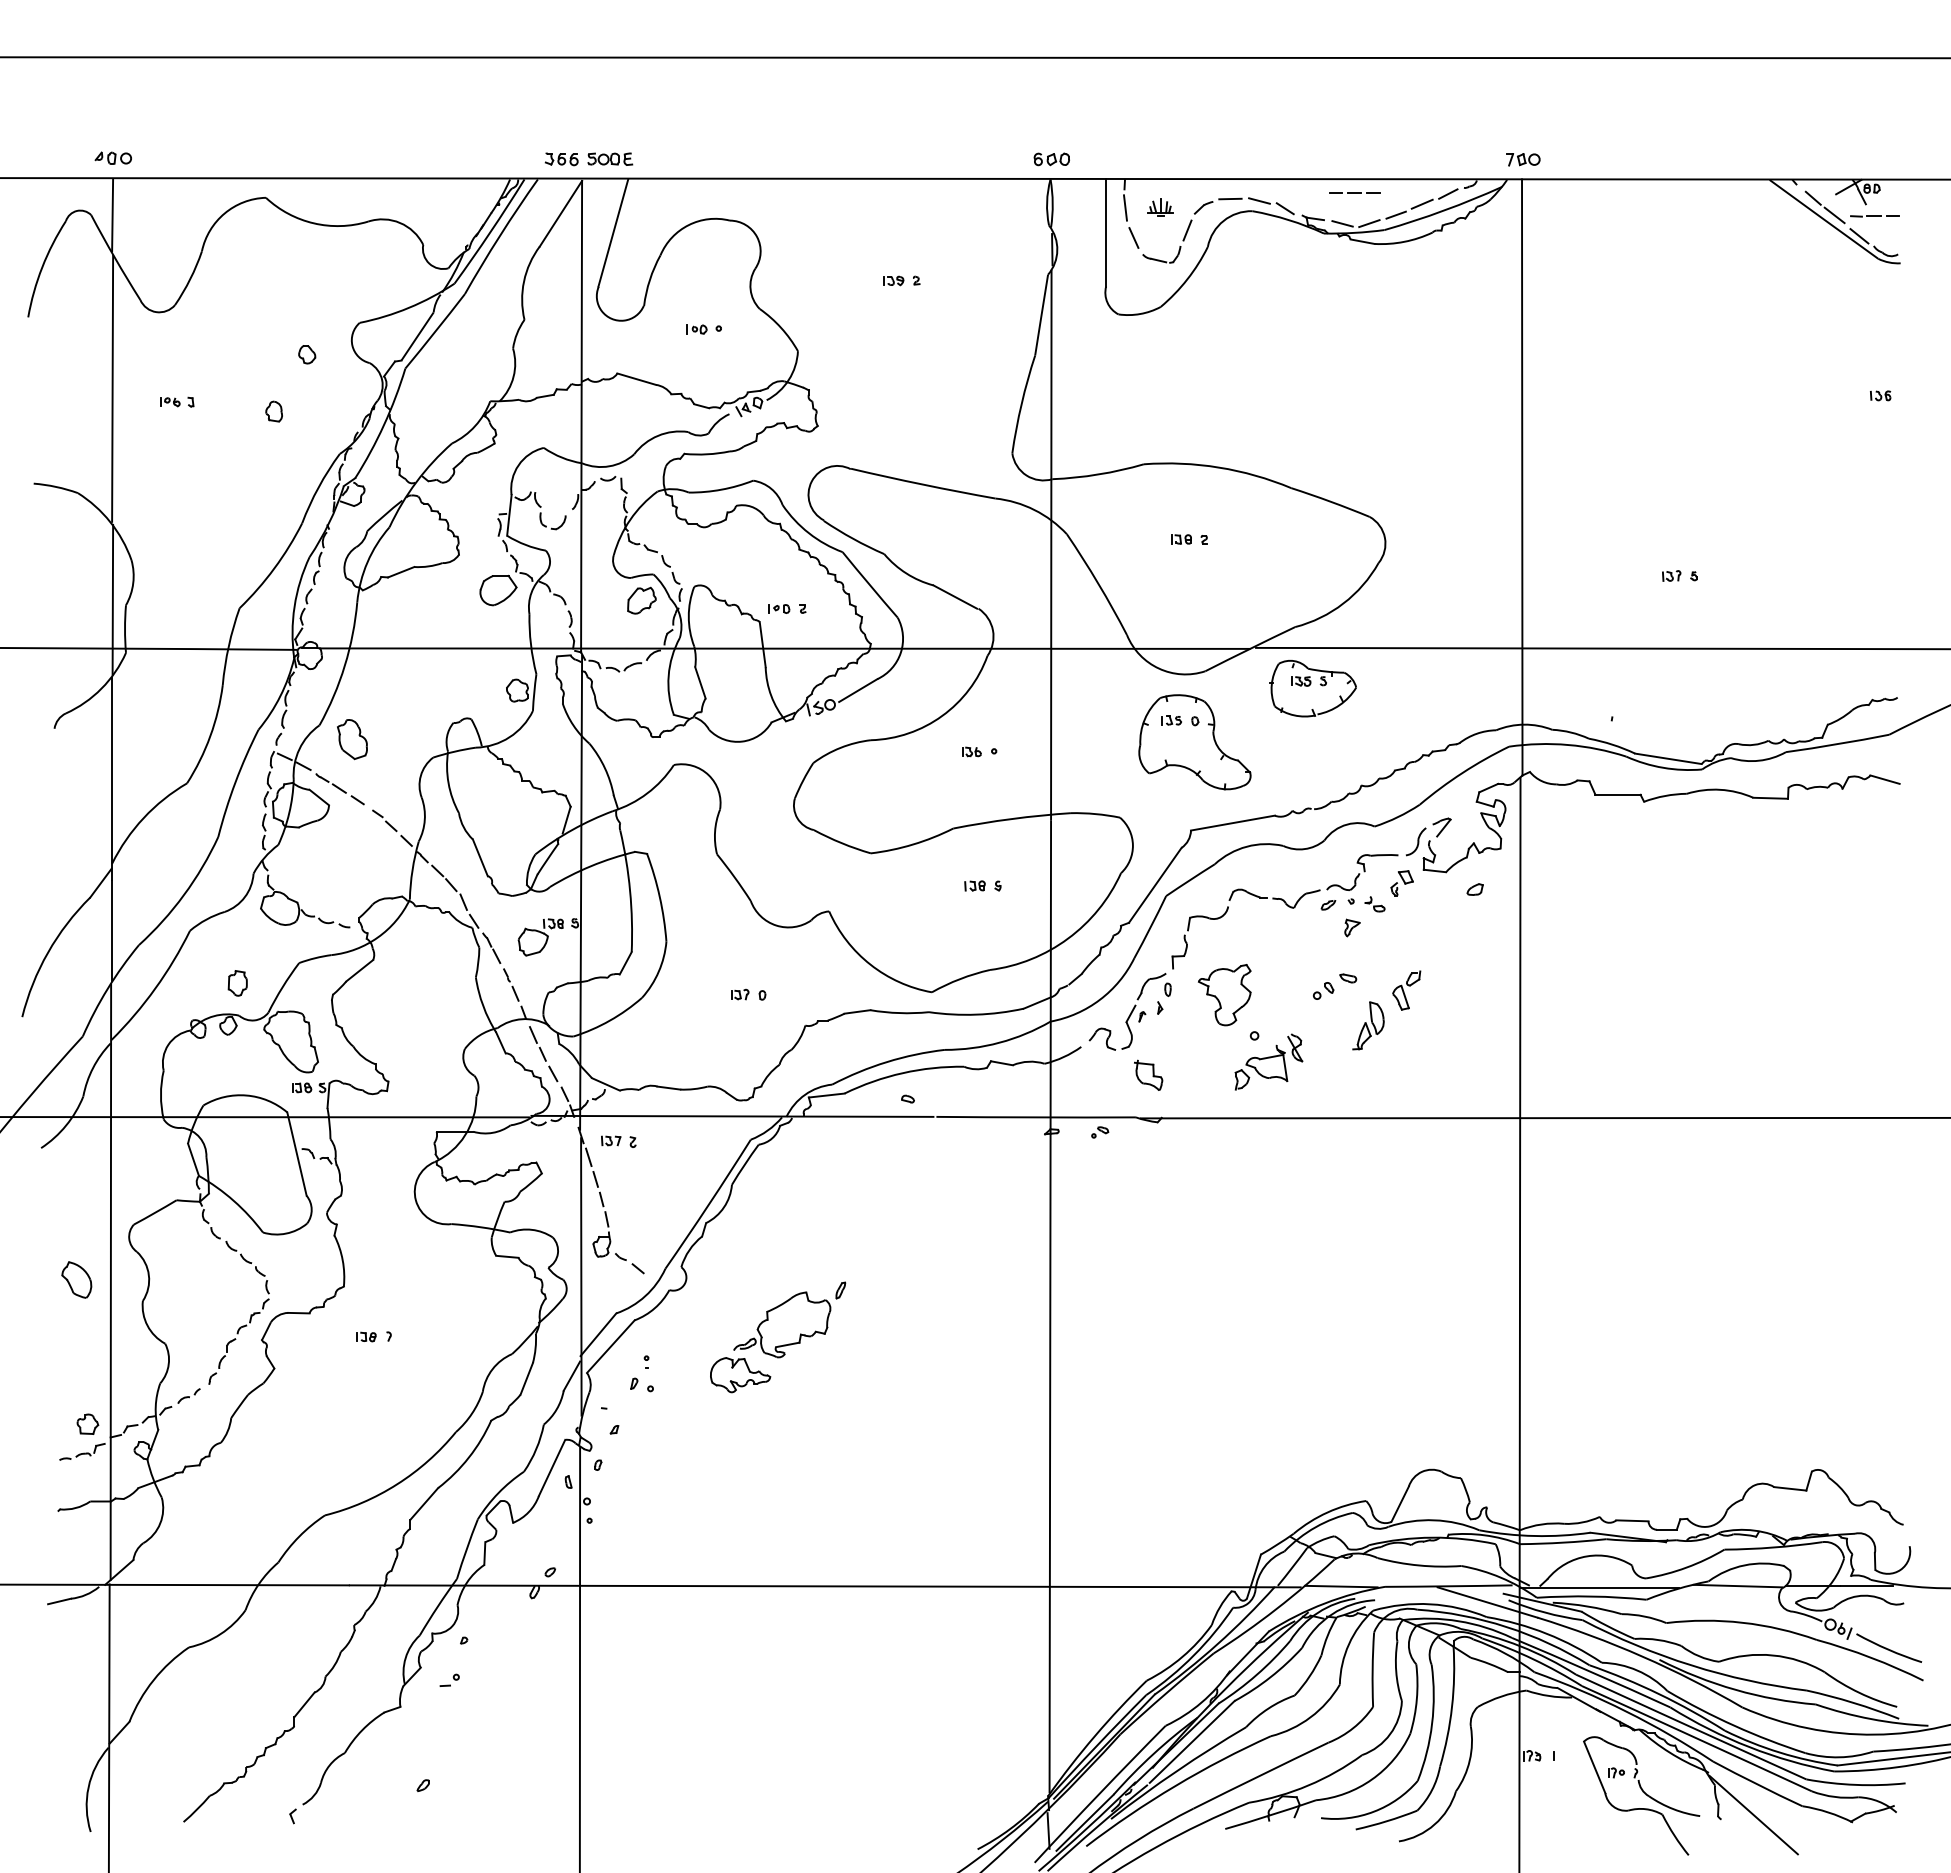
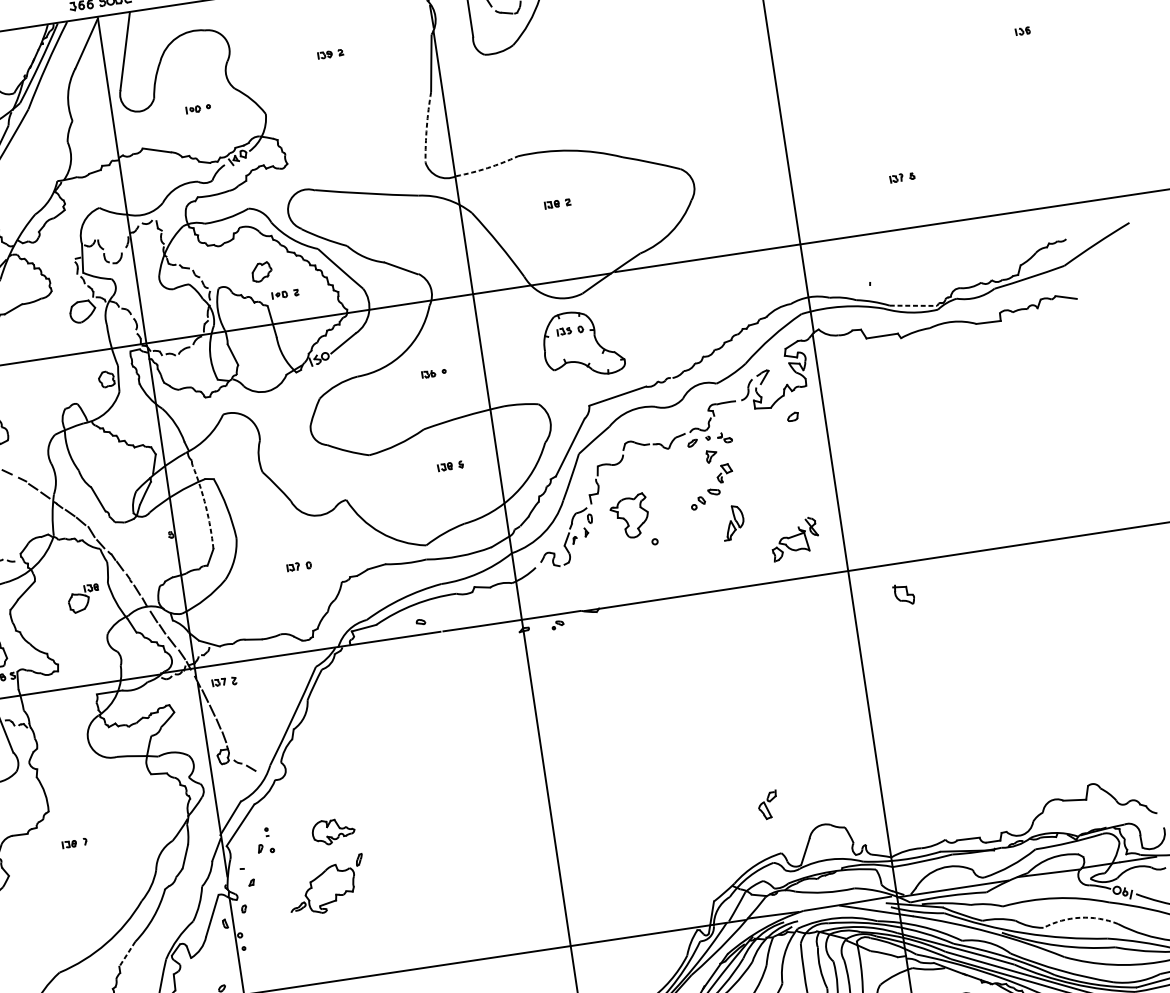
arc: (1021, 404) -> (426, 127), solid -> dashed
arc: (1098, 474) -> (487, 168), solid -> dashed
part: (641, 600) -> (261, 271), moved
part: (1312, 688) -> (658, 294), removed
line: (1668, 758) -> (913, 305), solid -> dashed
part: (1401, 883) -> (724, 473), moved
arc: (630, 890) -> (206, 506), solid -> dashed
part: (540, 937) -> (83, 598), moved
part: (1406, 990) -> (768, 805), moved
part: (1268, 1061) -> (794, 538), moved
part: (1148, 1074) -> (903, 594), moved
part: (789, 1319) -> (326, 885), moved
line: (423, 1504) -> (126, 954), solid -> dashed
arc: (1773, 1655) -> (1080, 917), solid -> dashed

